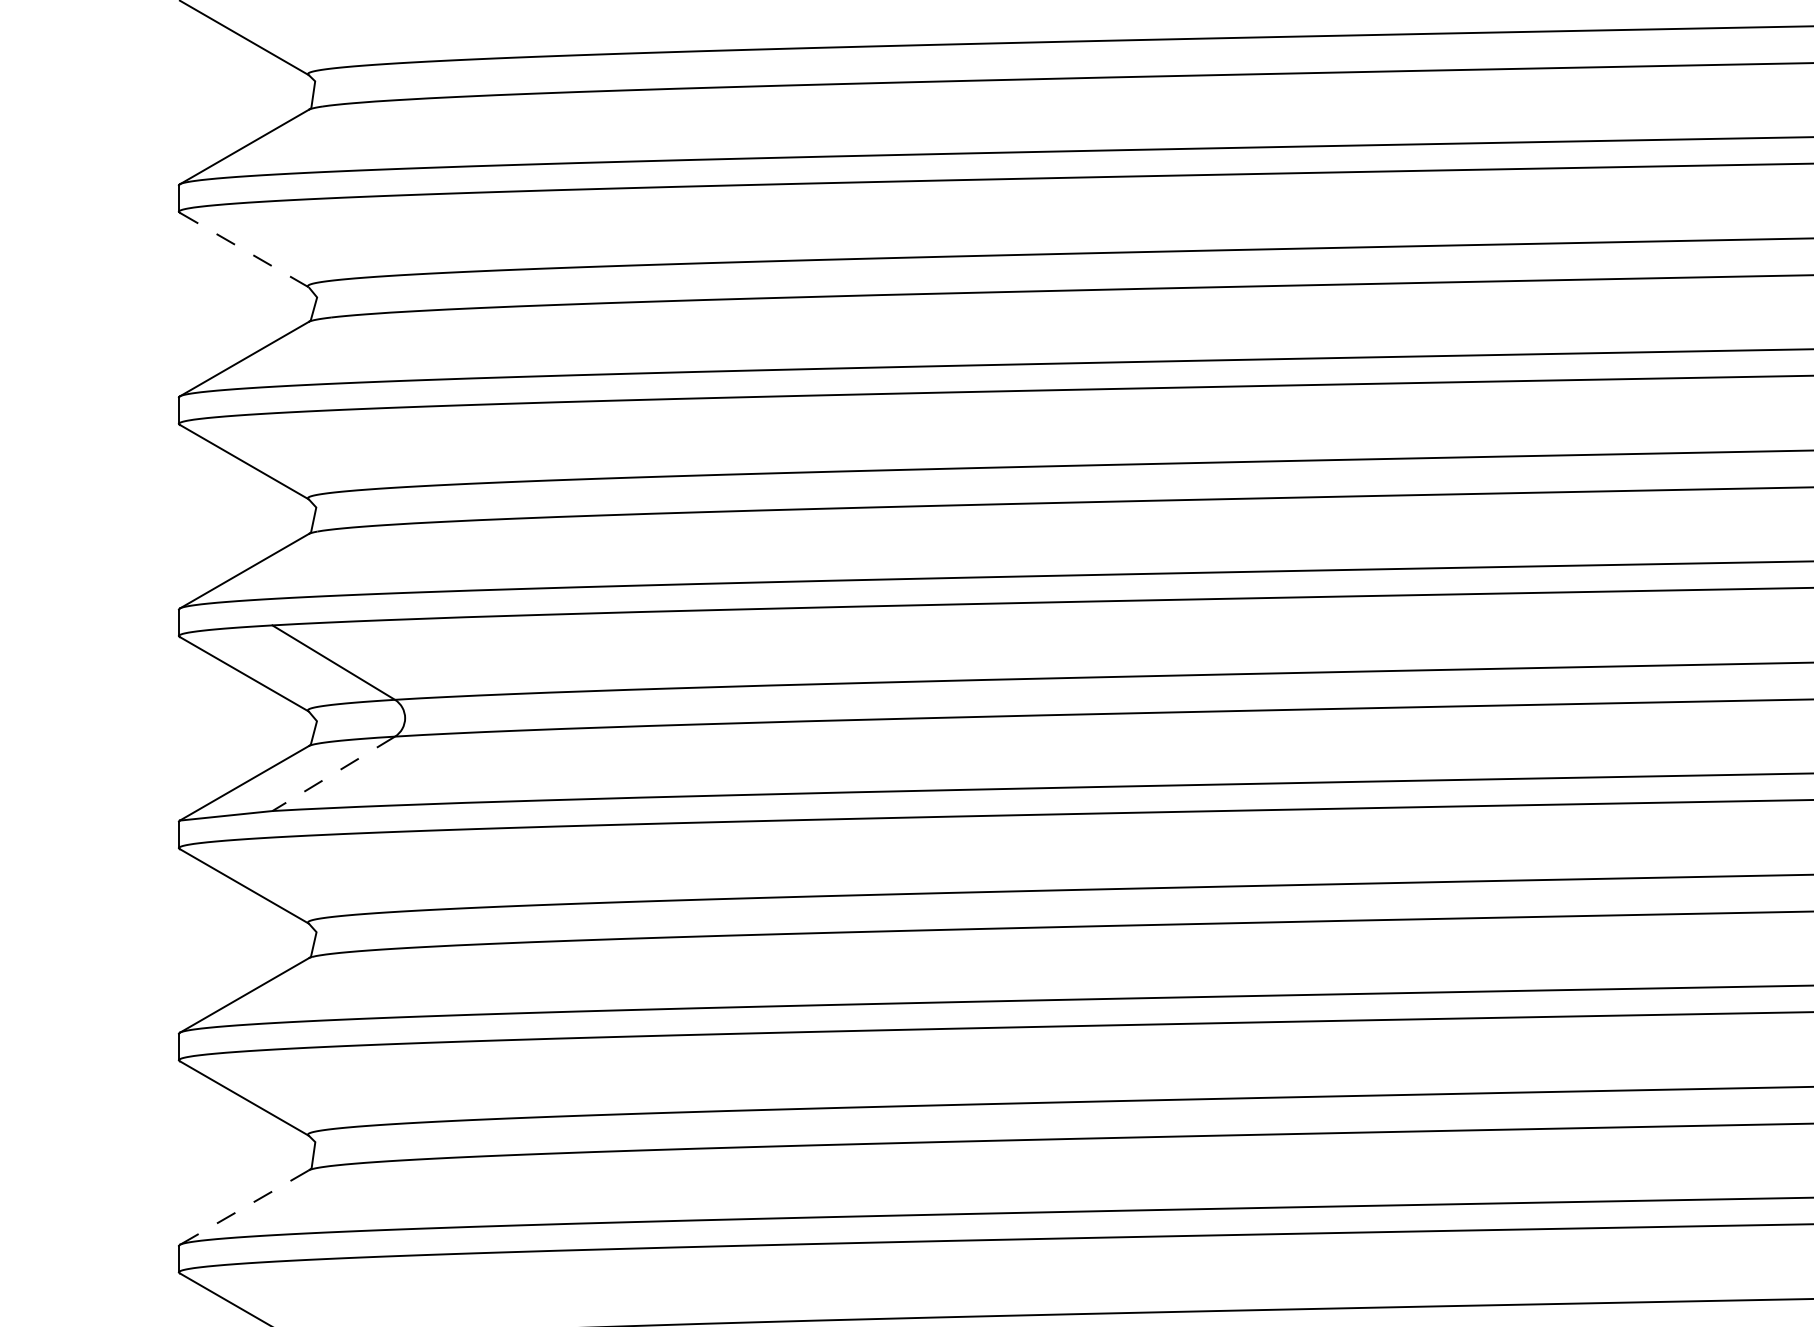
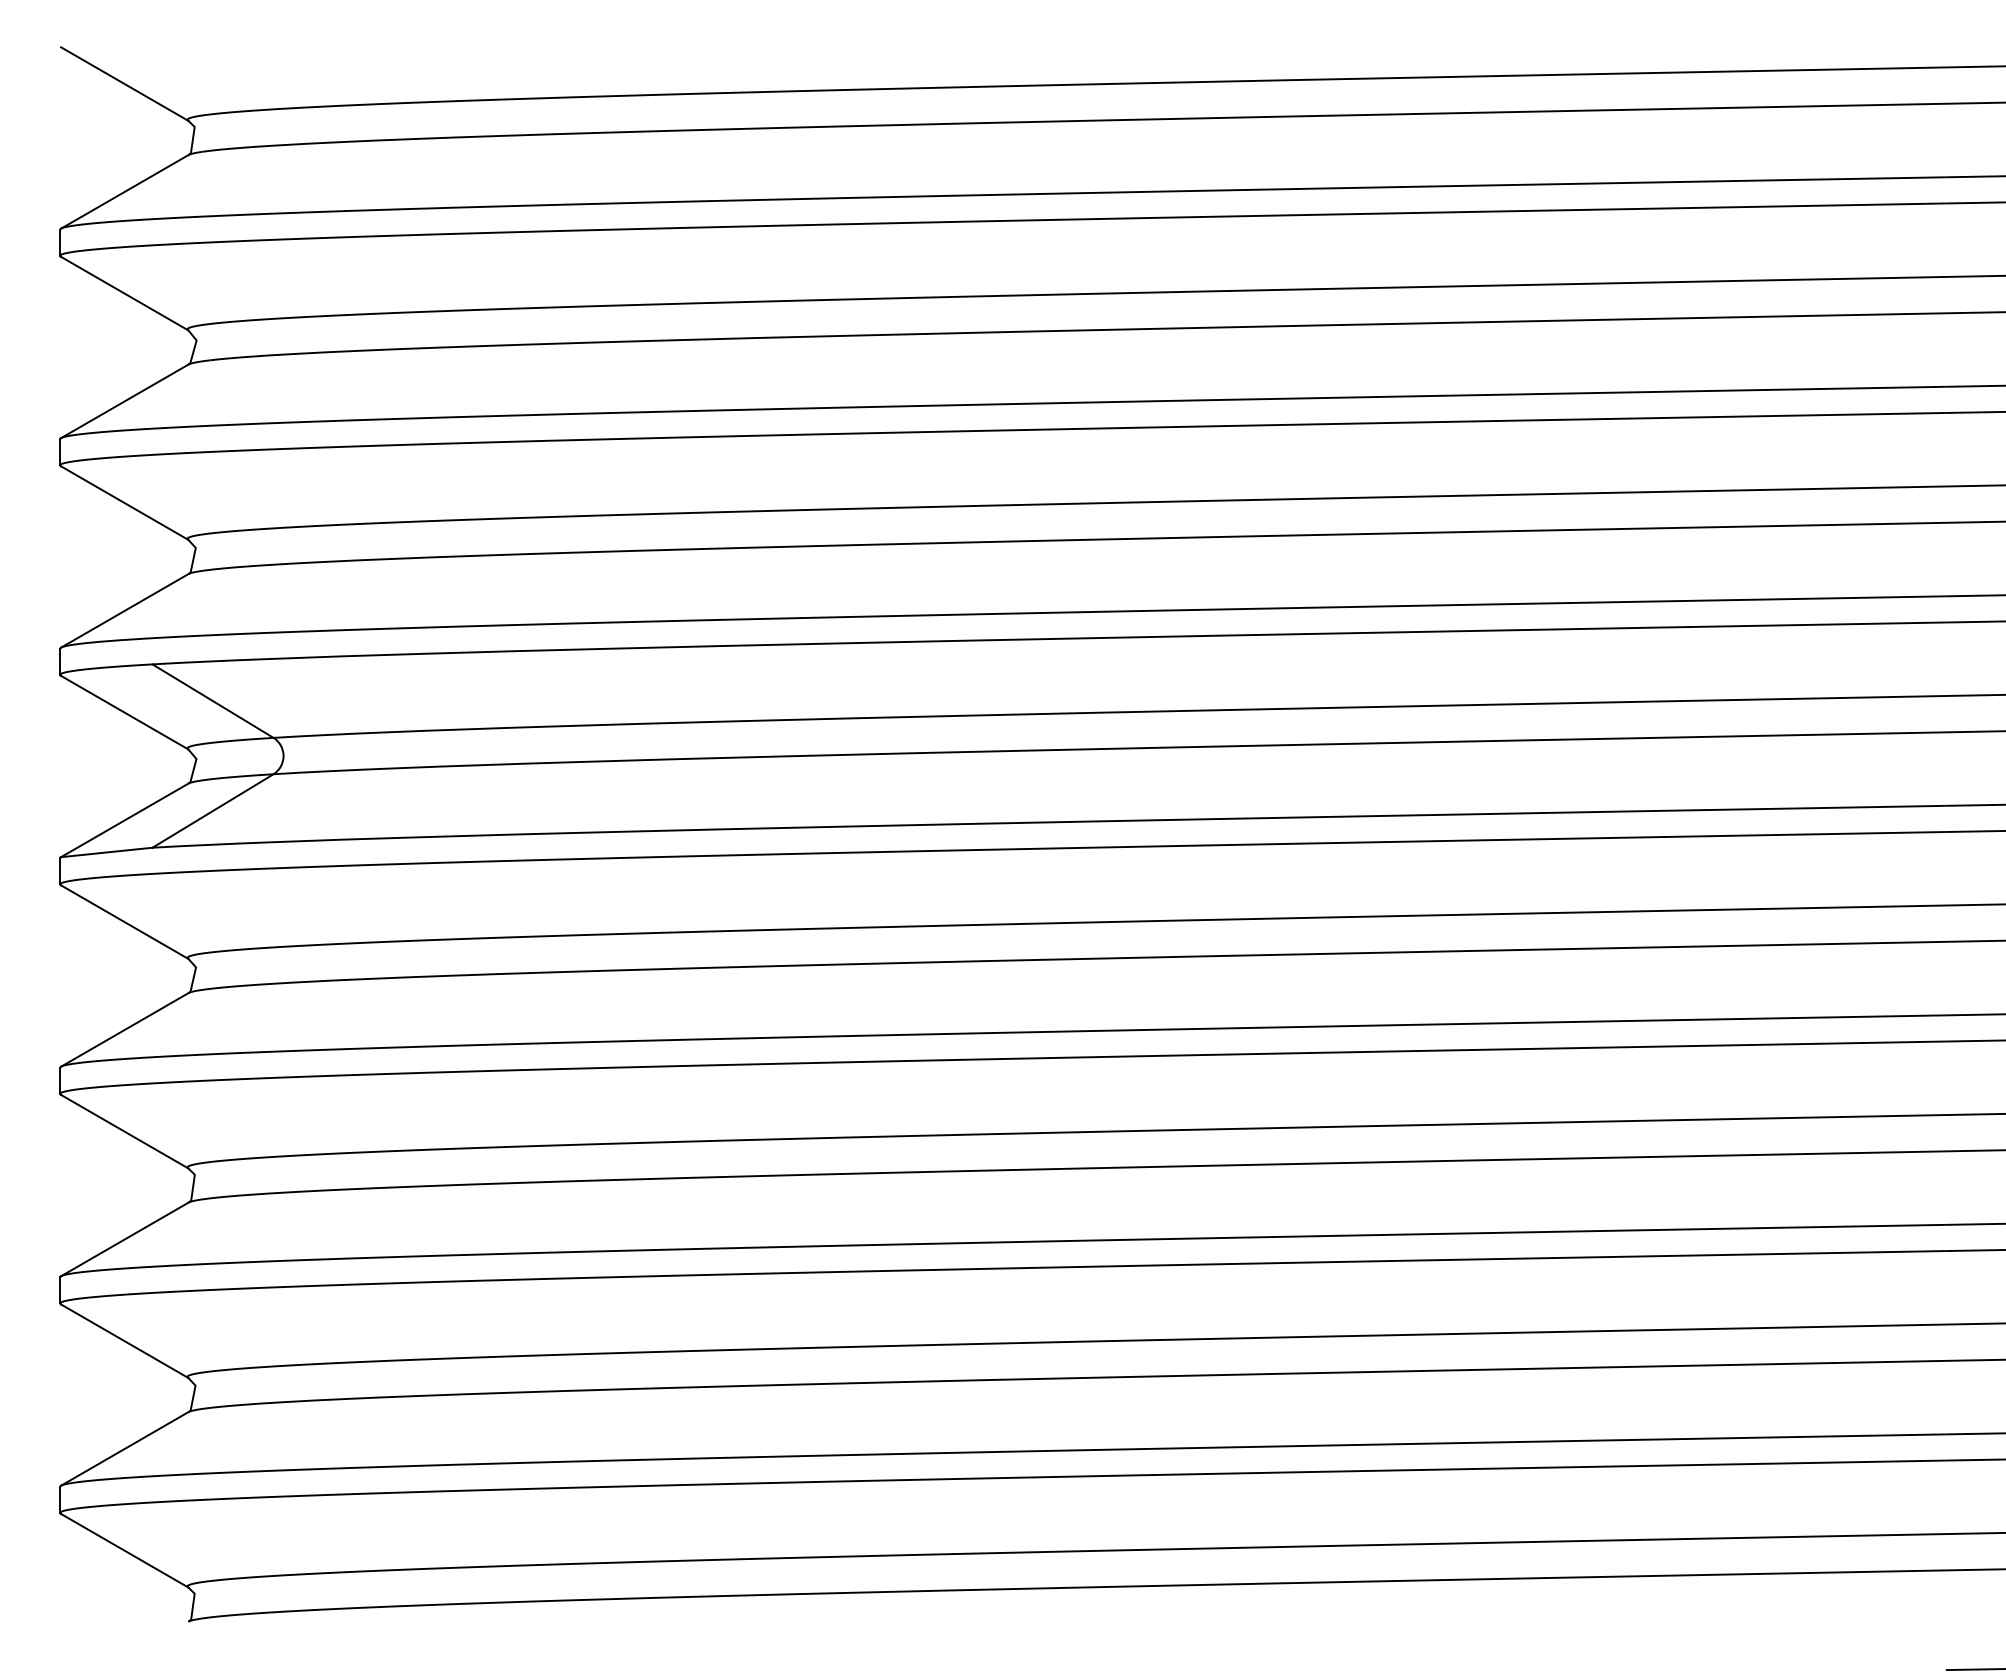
line: (244, 249) -> (124, 293), dashed -> solid
line: (334, 774) -> (213, 811), dashed -> solid
line: (244, 1207) -> (124, 1239), dashed -> solid

